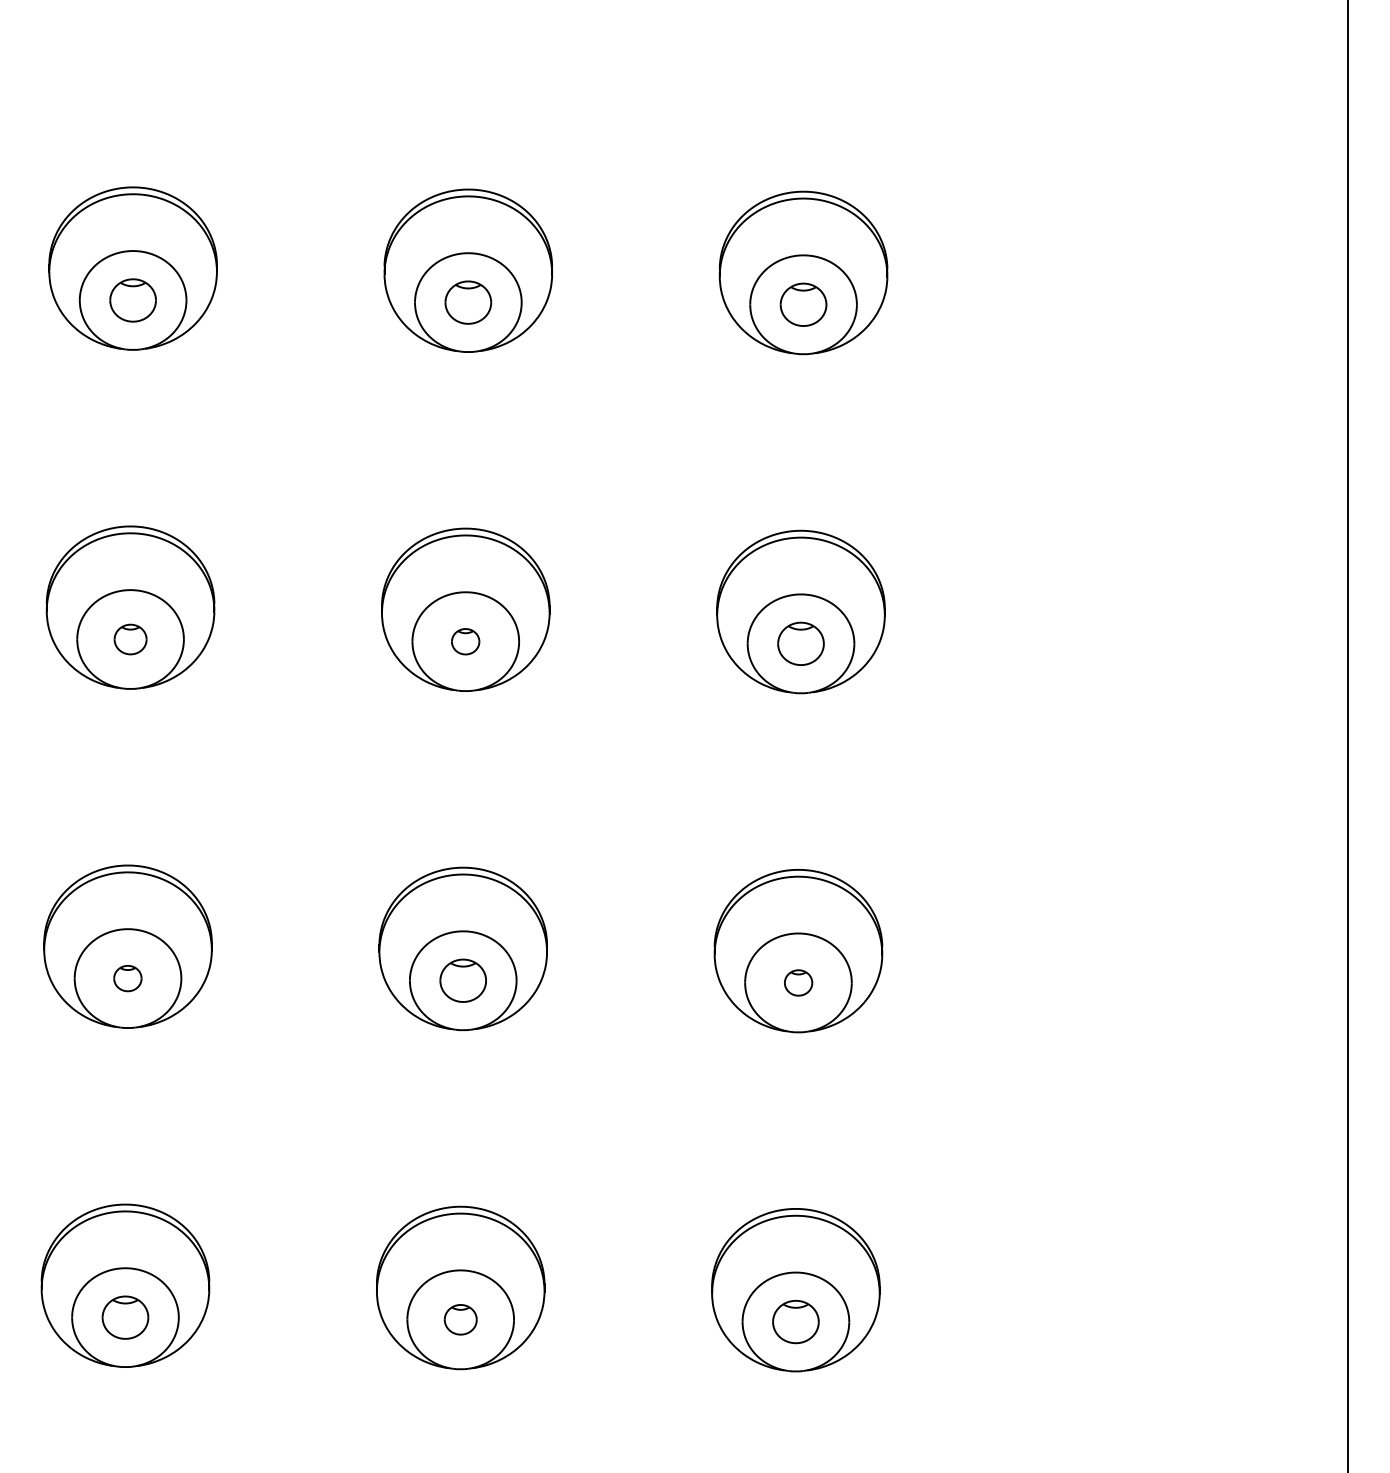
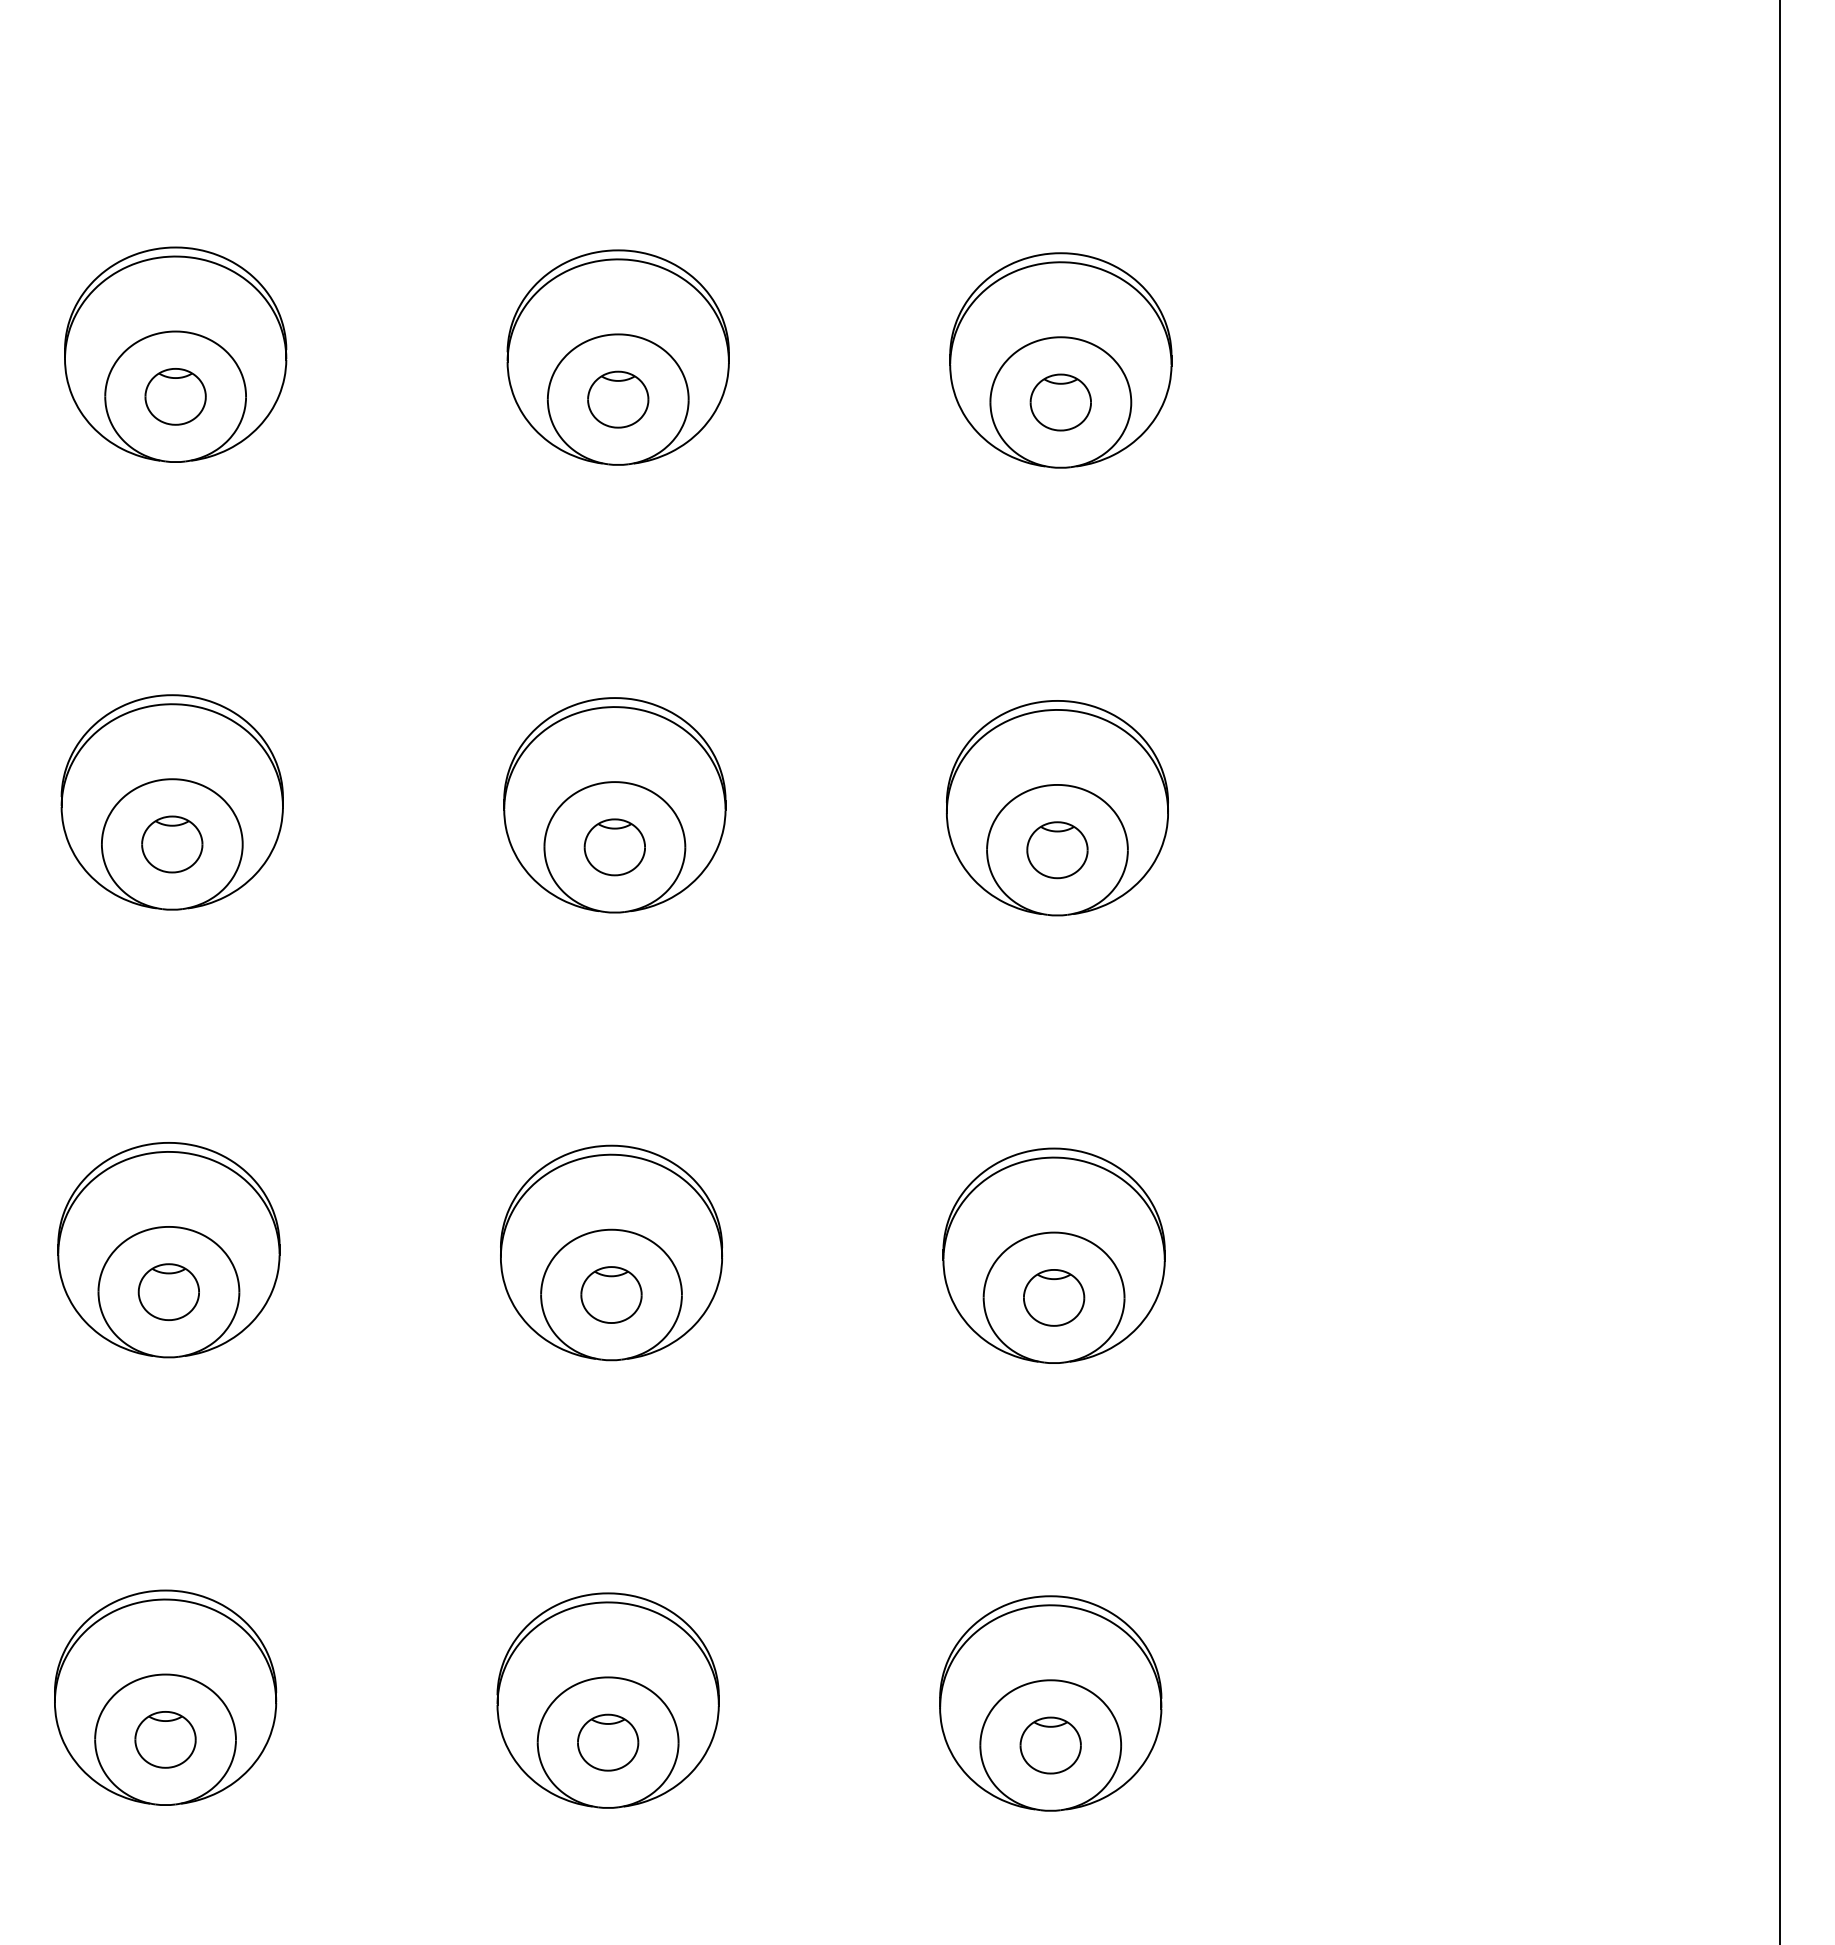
part: (130, 639) -> (172, 844), size x1.43
part: (465, 641) -> (614, 847), size x1.67
part: (127, 978) -> (168, 1291), size x1.67
part: (798, 982) -> (1054, 1297), size x1.67
part: (460, 1319) -> (608, 1742), size x1.43

